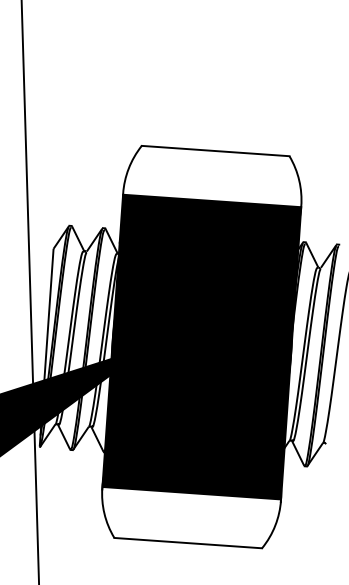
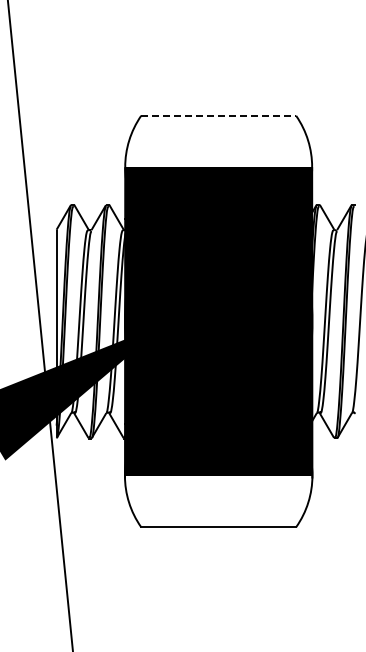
line: (216, 150) -> (219, 115), solid -> dashed

